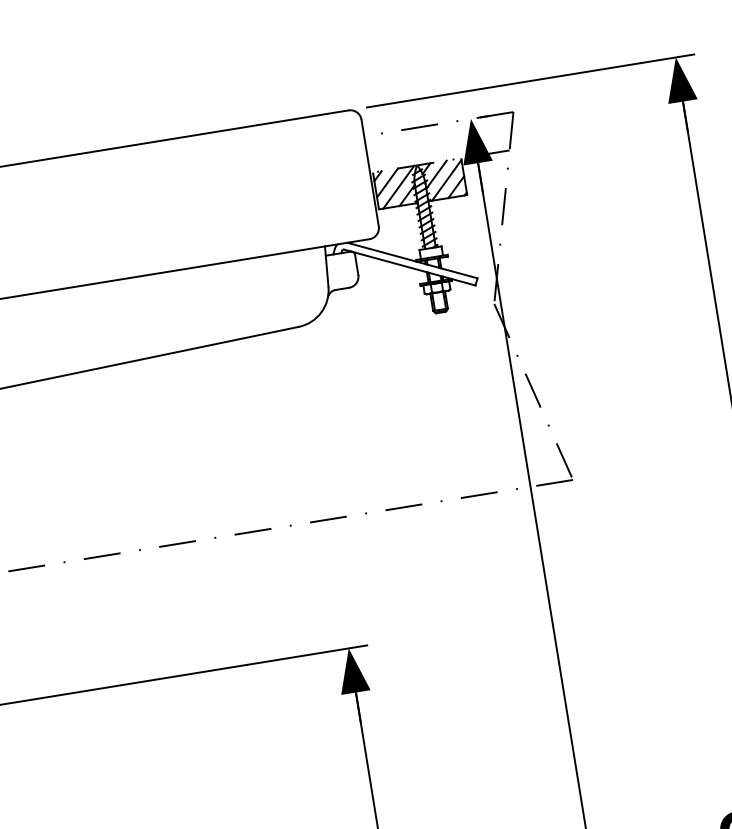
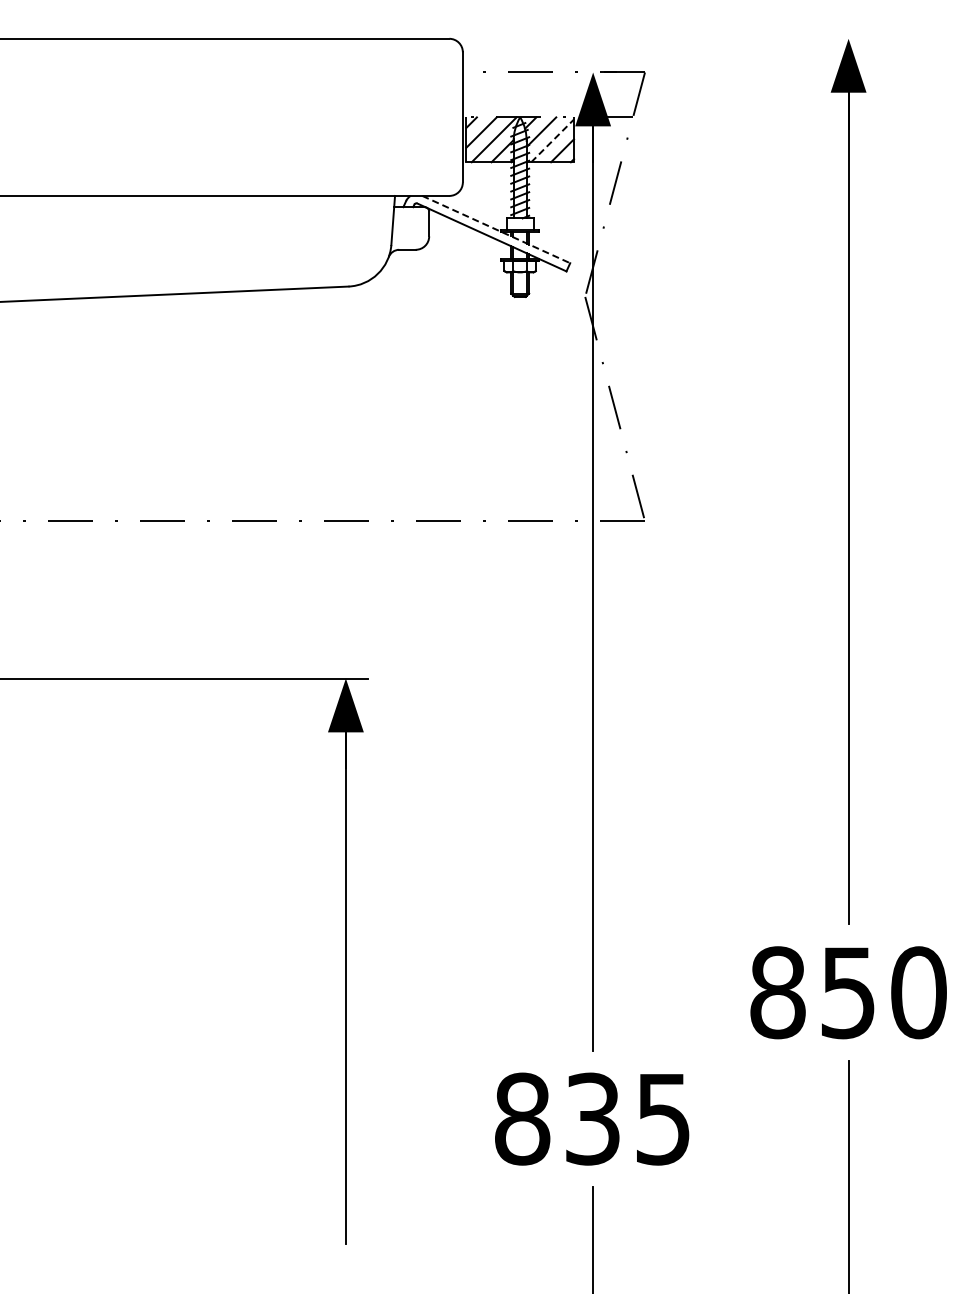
line: (530, 80) -> (671, 38), removed
line: (446, 180) -> (552, 140), solid -> dashed
line: (412, 260) -> (496, 229), solid -> dashed

